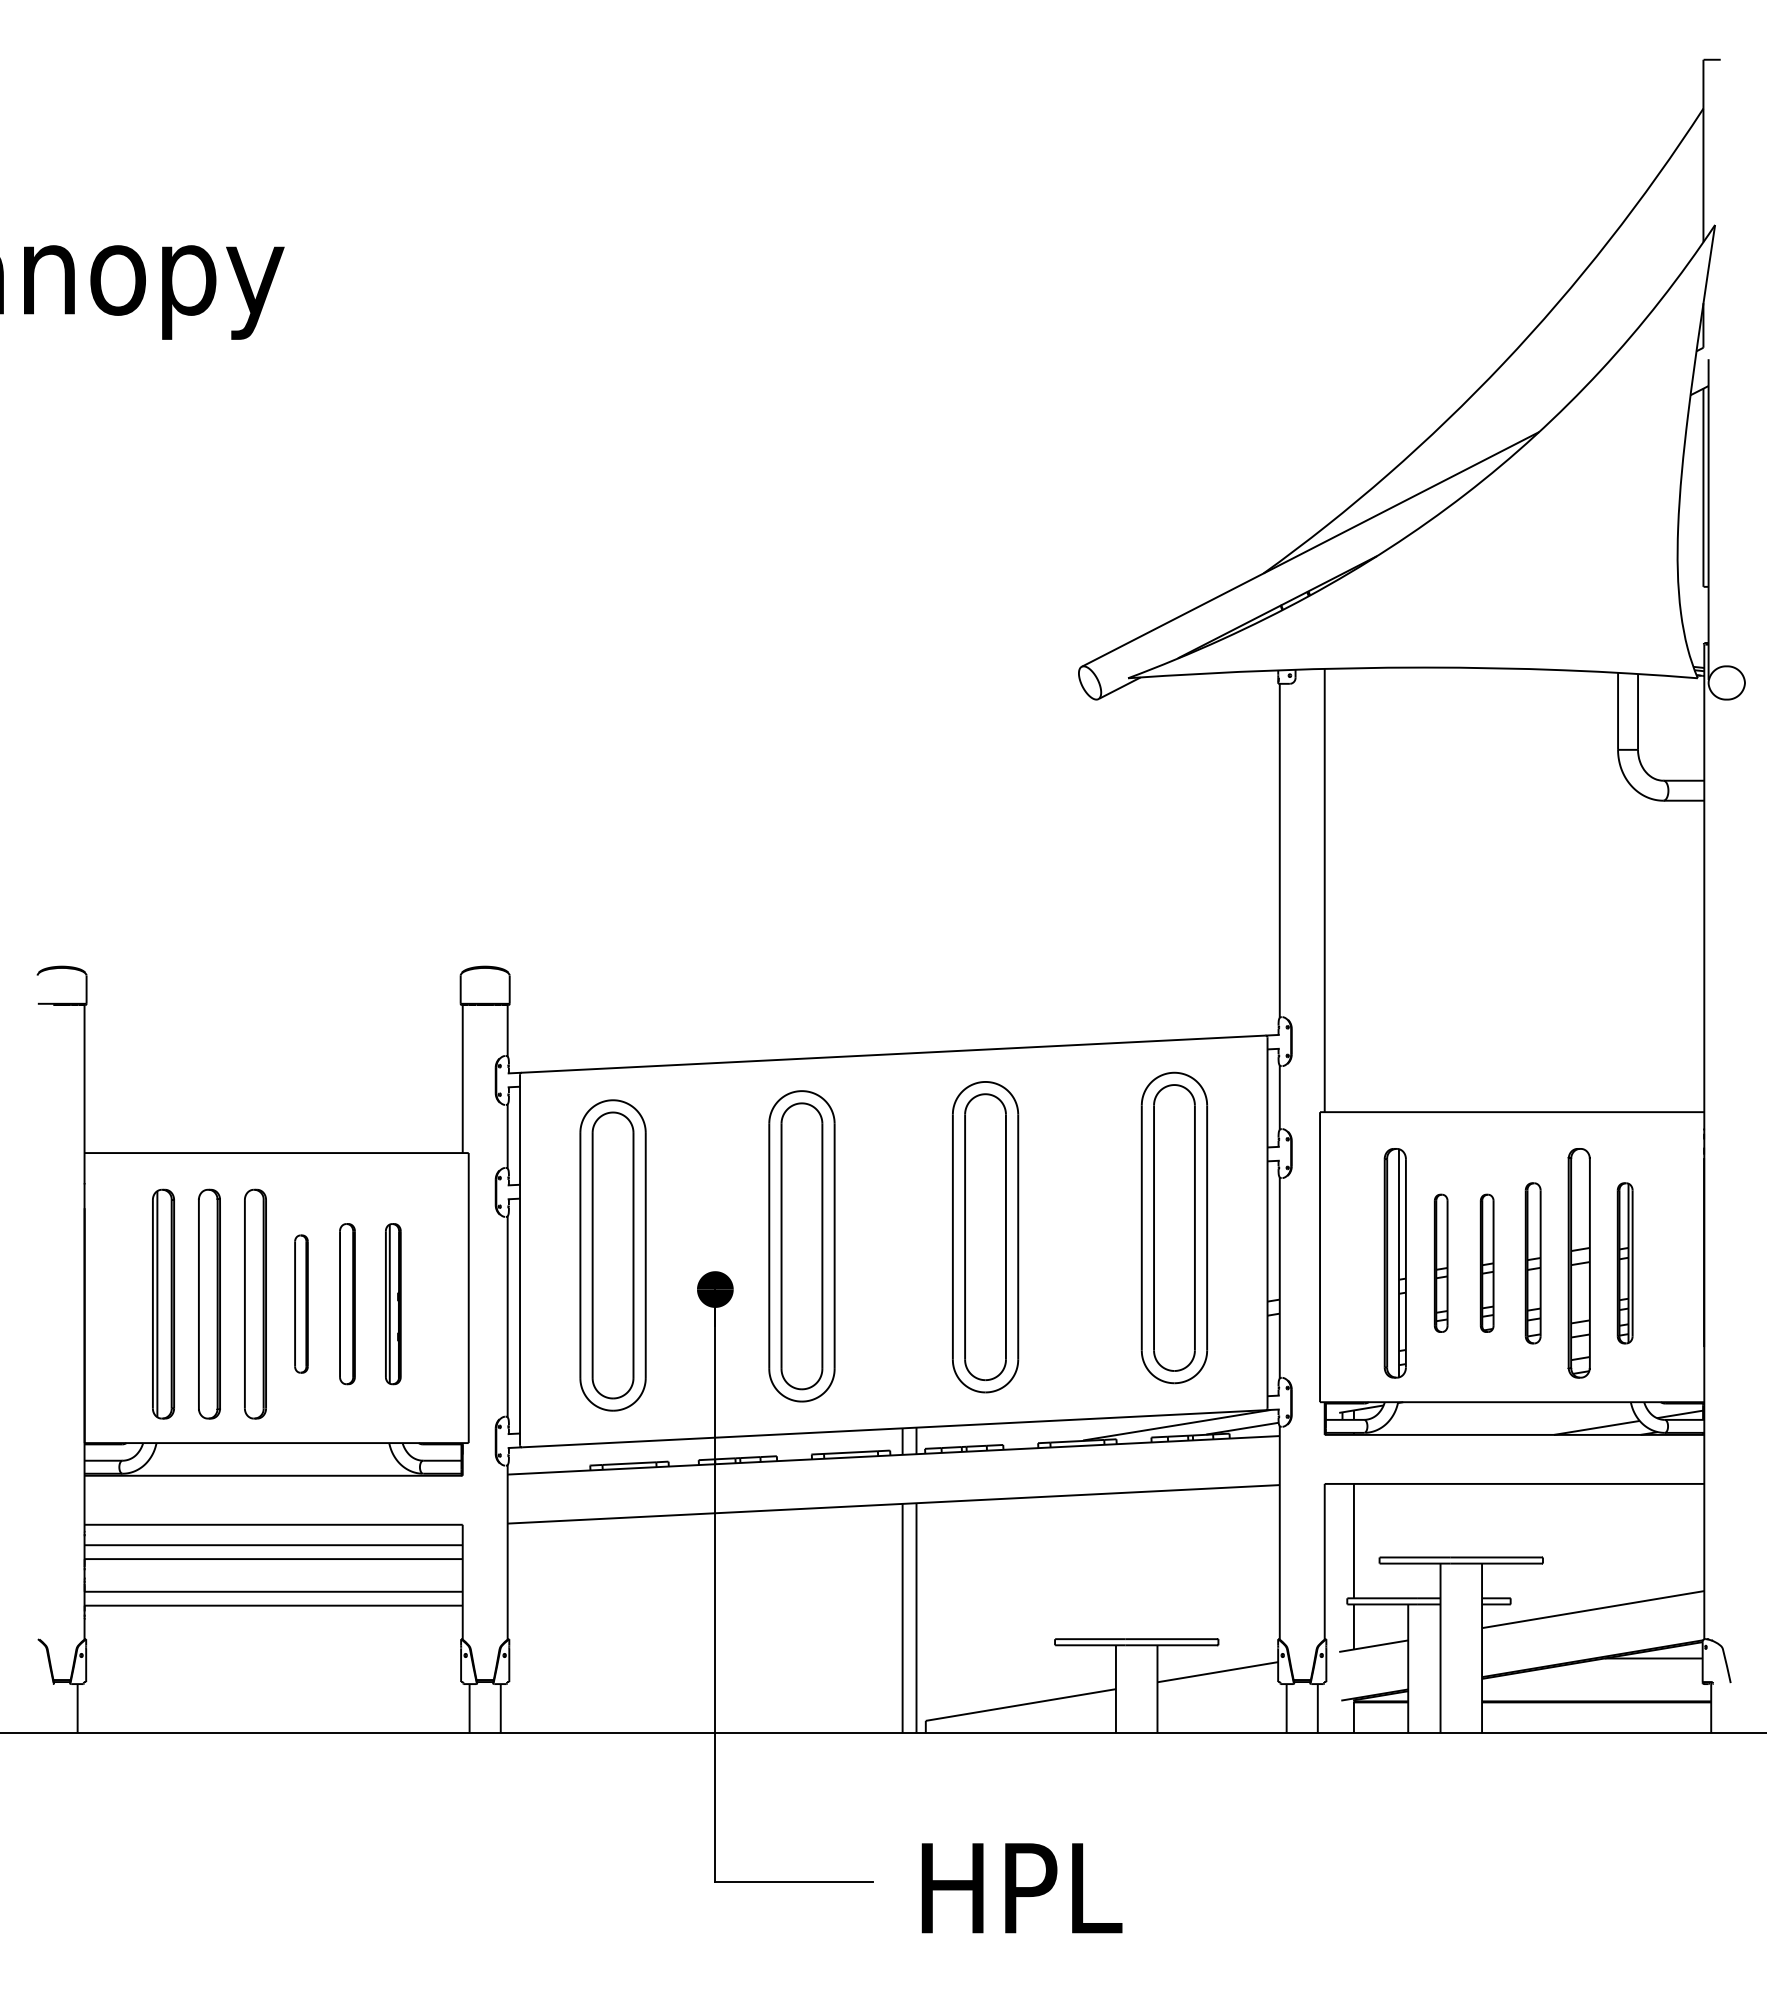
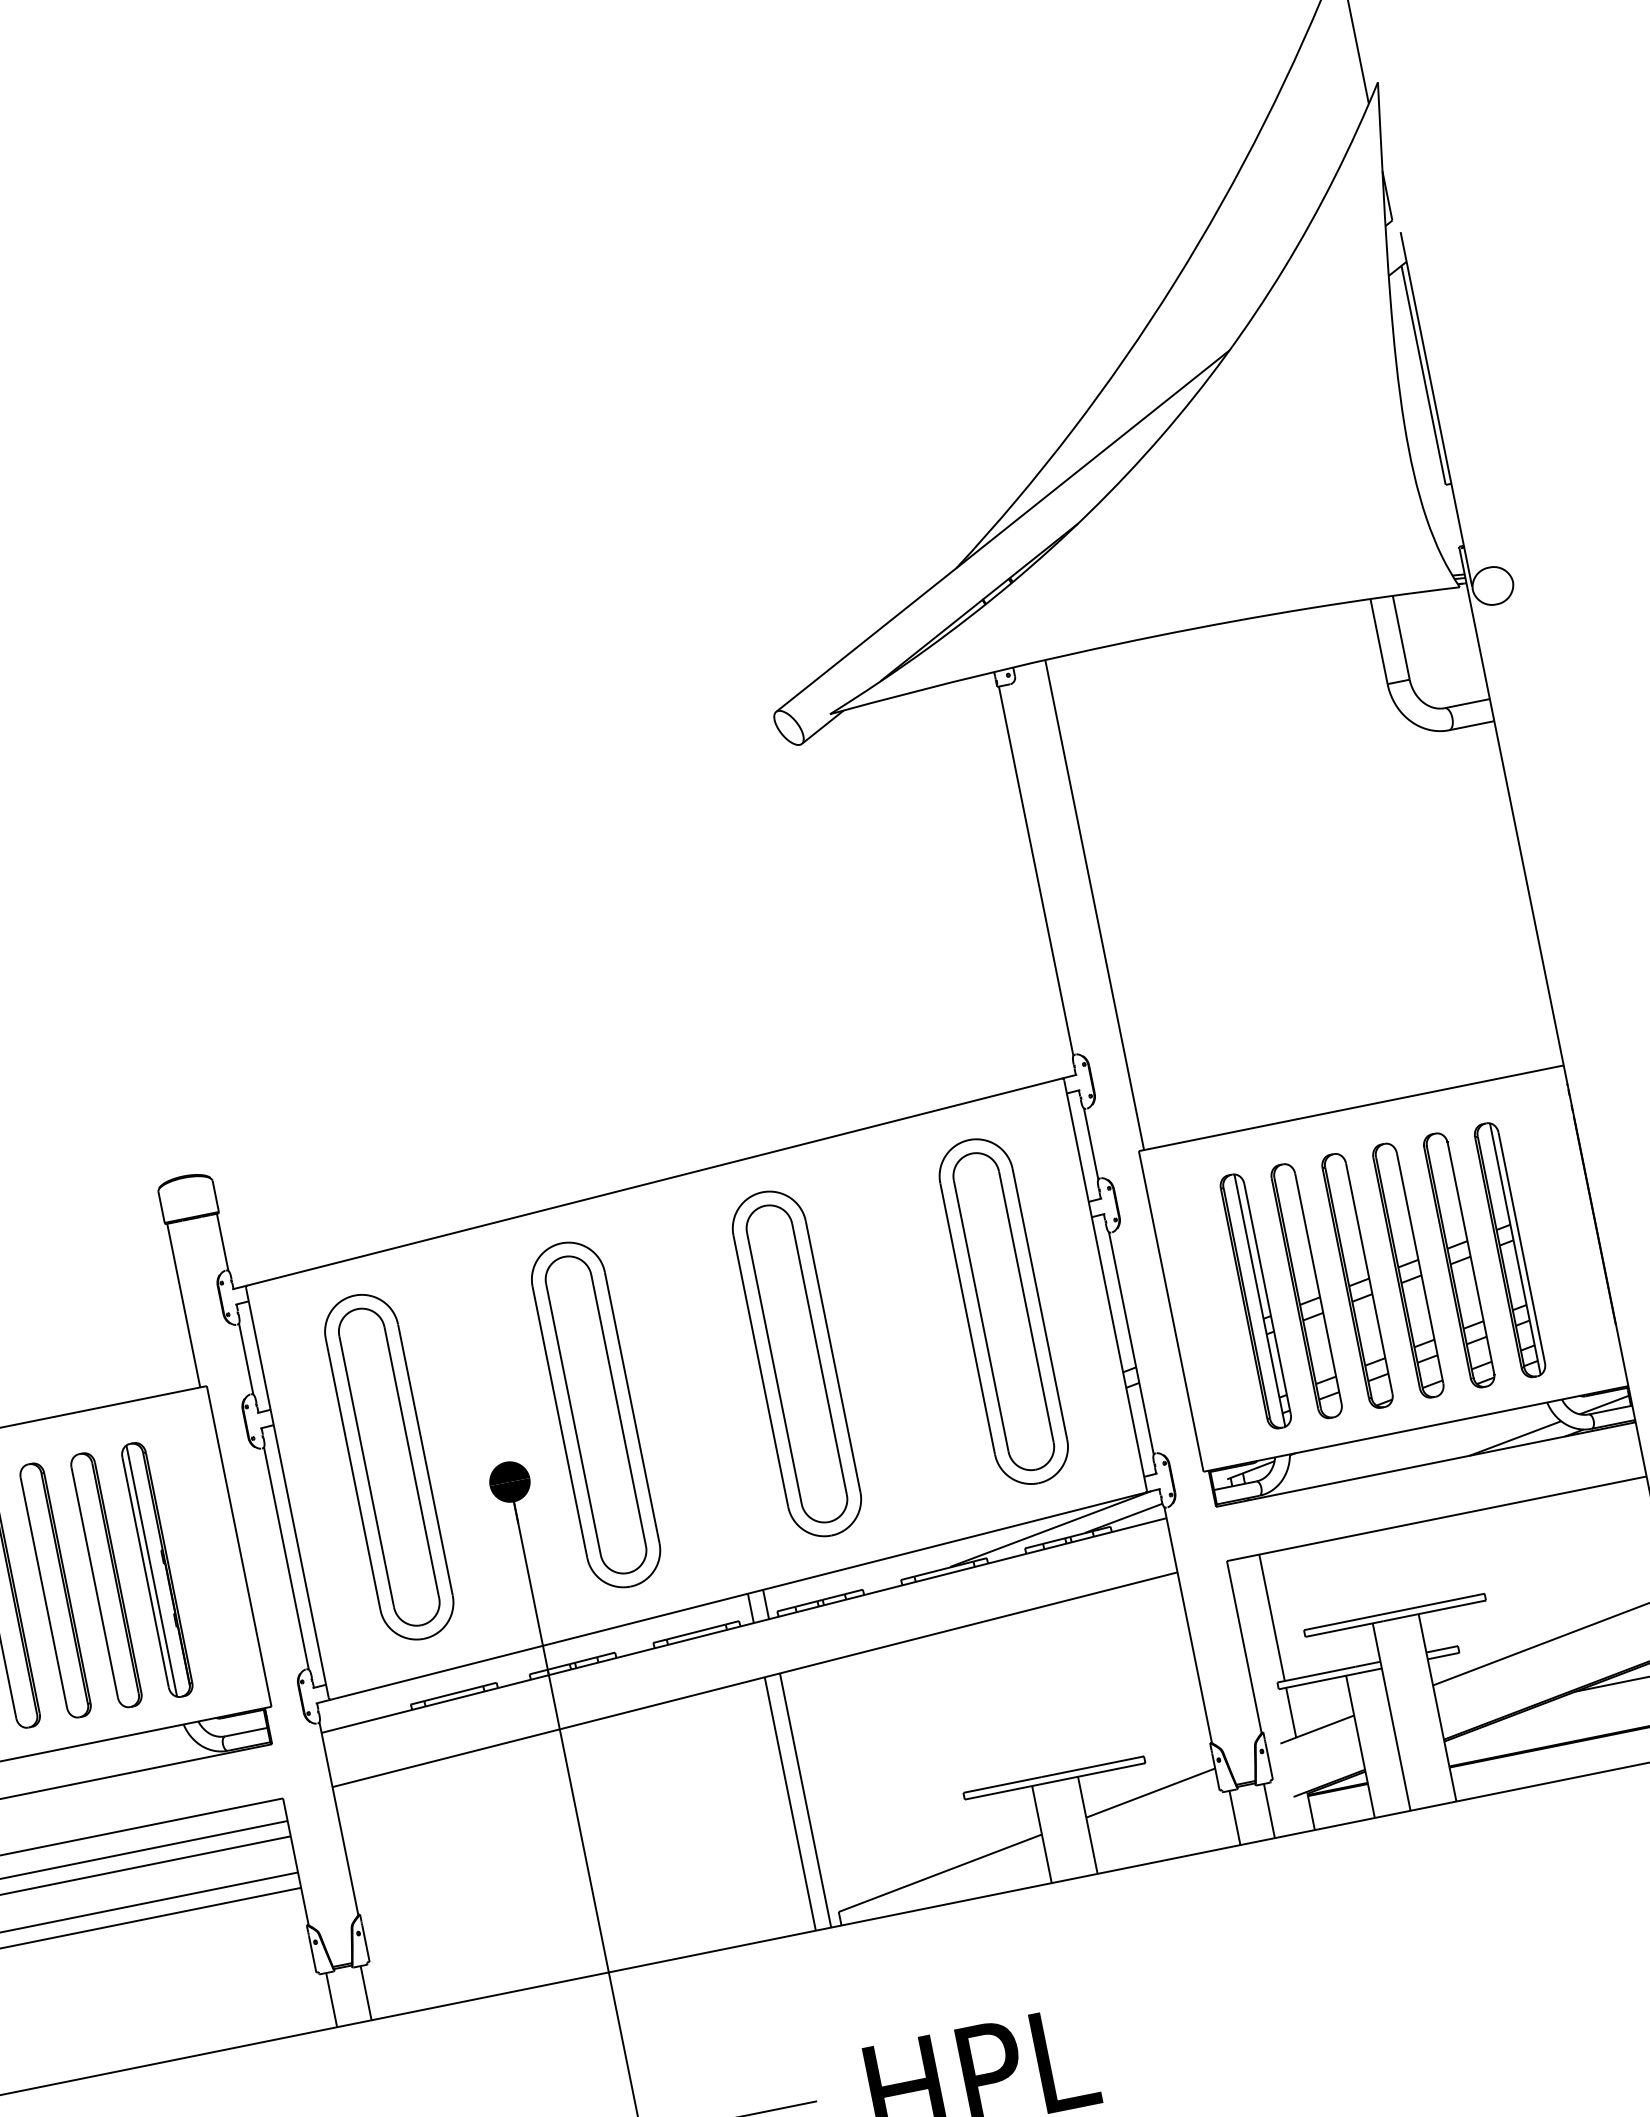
part: (1440, 1263) -> (1305, 1291), size x1.67
part: (1486, 1263) -> (1356, 1281), size x1.67
part: (1532, 1263) -> (1407, 1271), size x1.43
part: (1624, 1263) -> (1509, 1250), size x1.43
part: (301, 1303) -> (55, 1589), size x1.67
part: (347, 1303) -> (106, 1579), size x1.43
part: (392, 1303) -> (156, 1569), size x1.43

